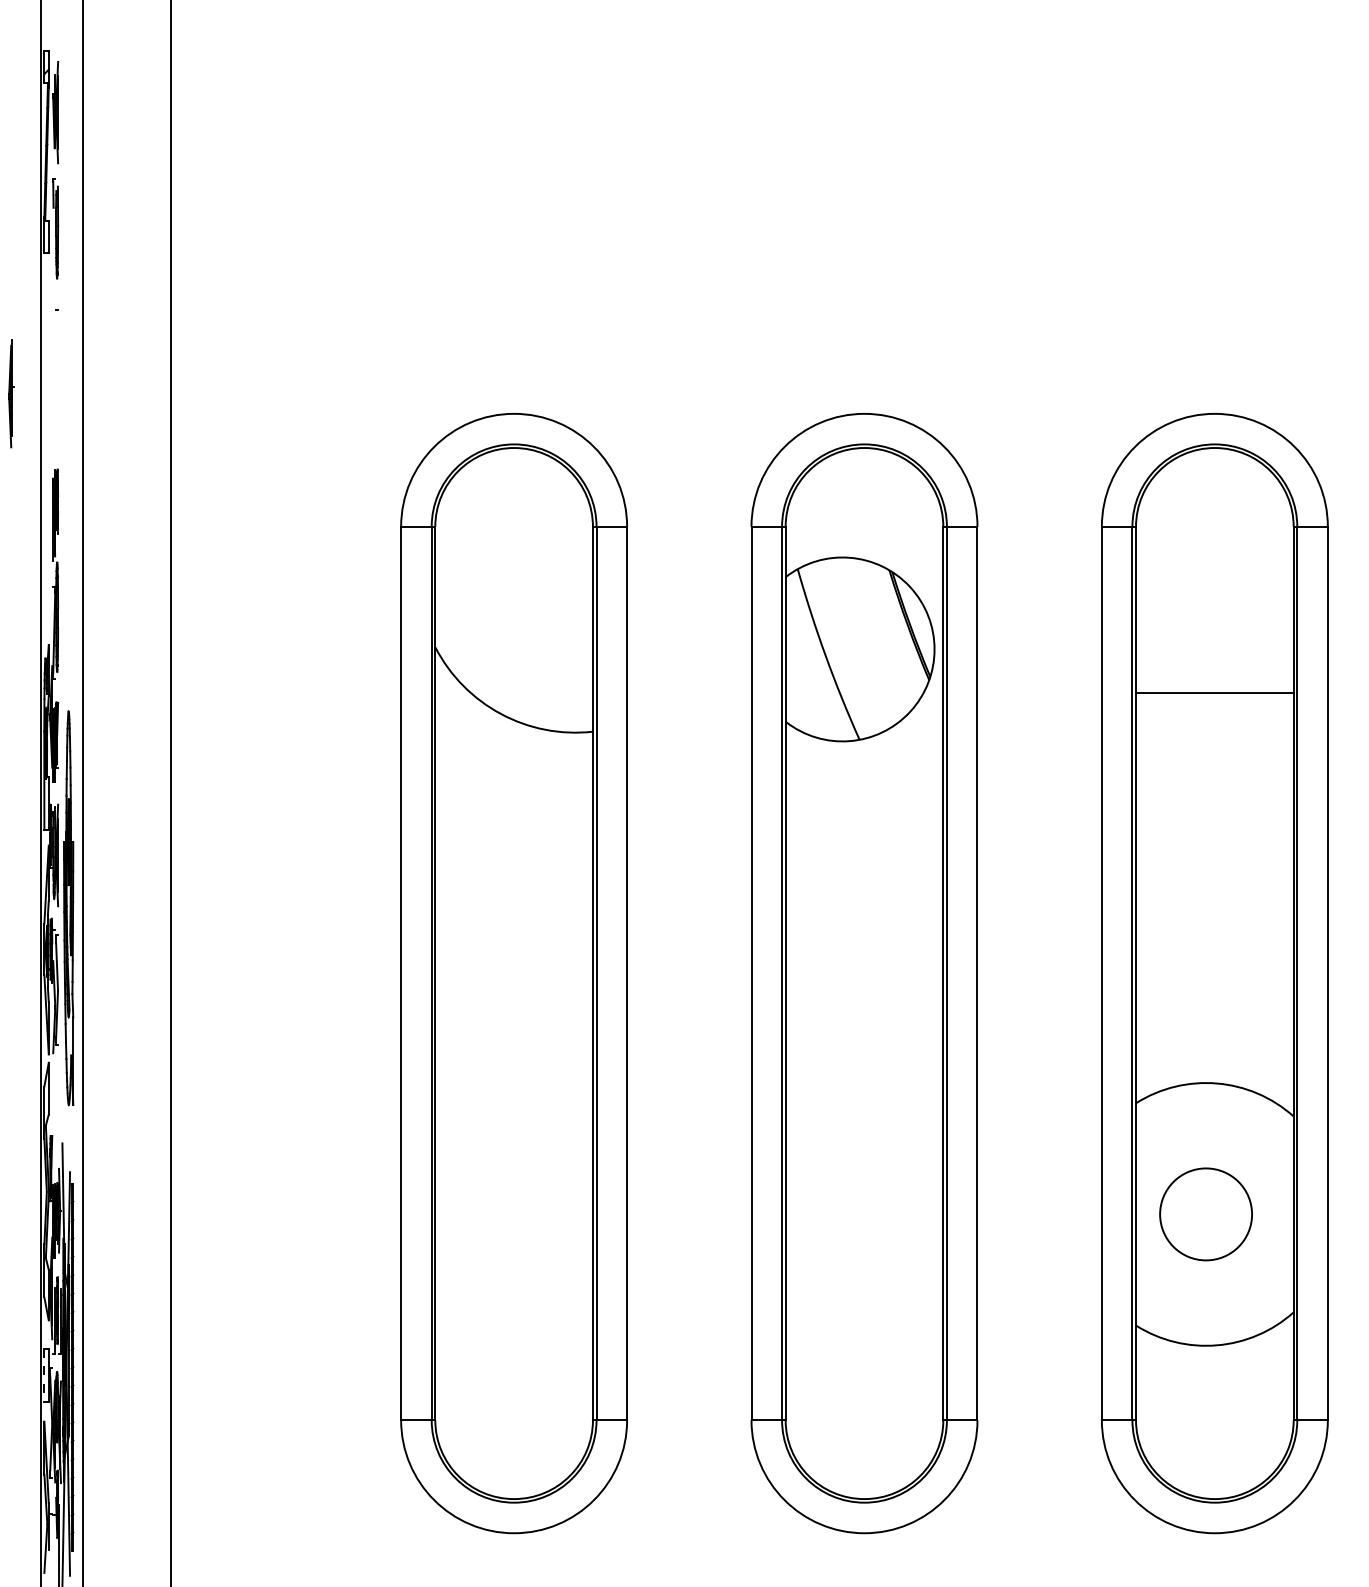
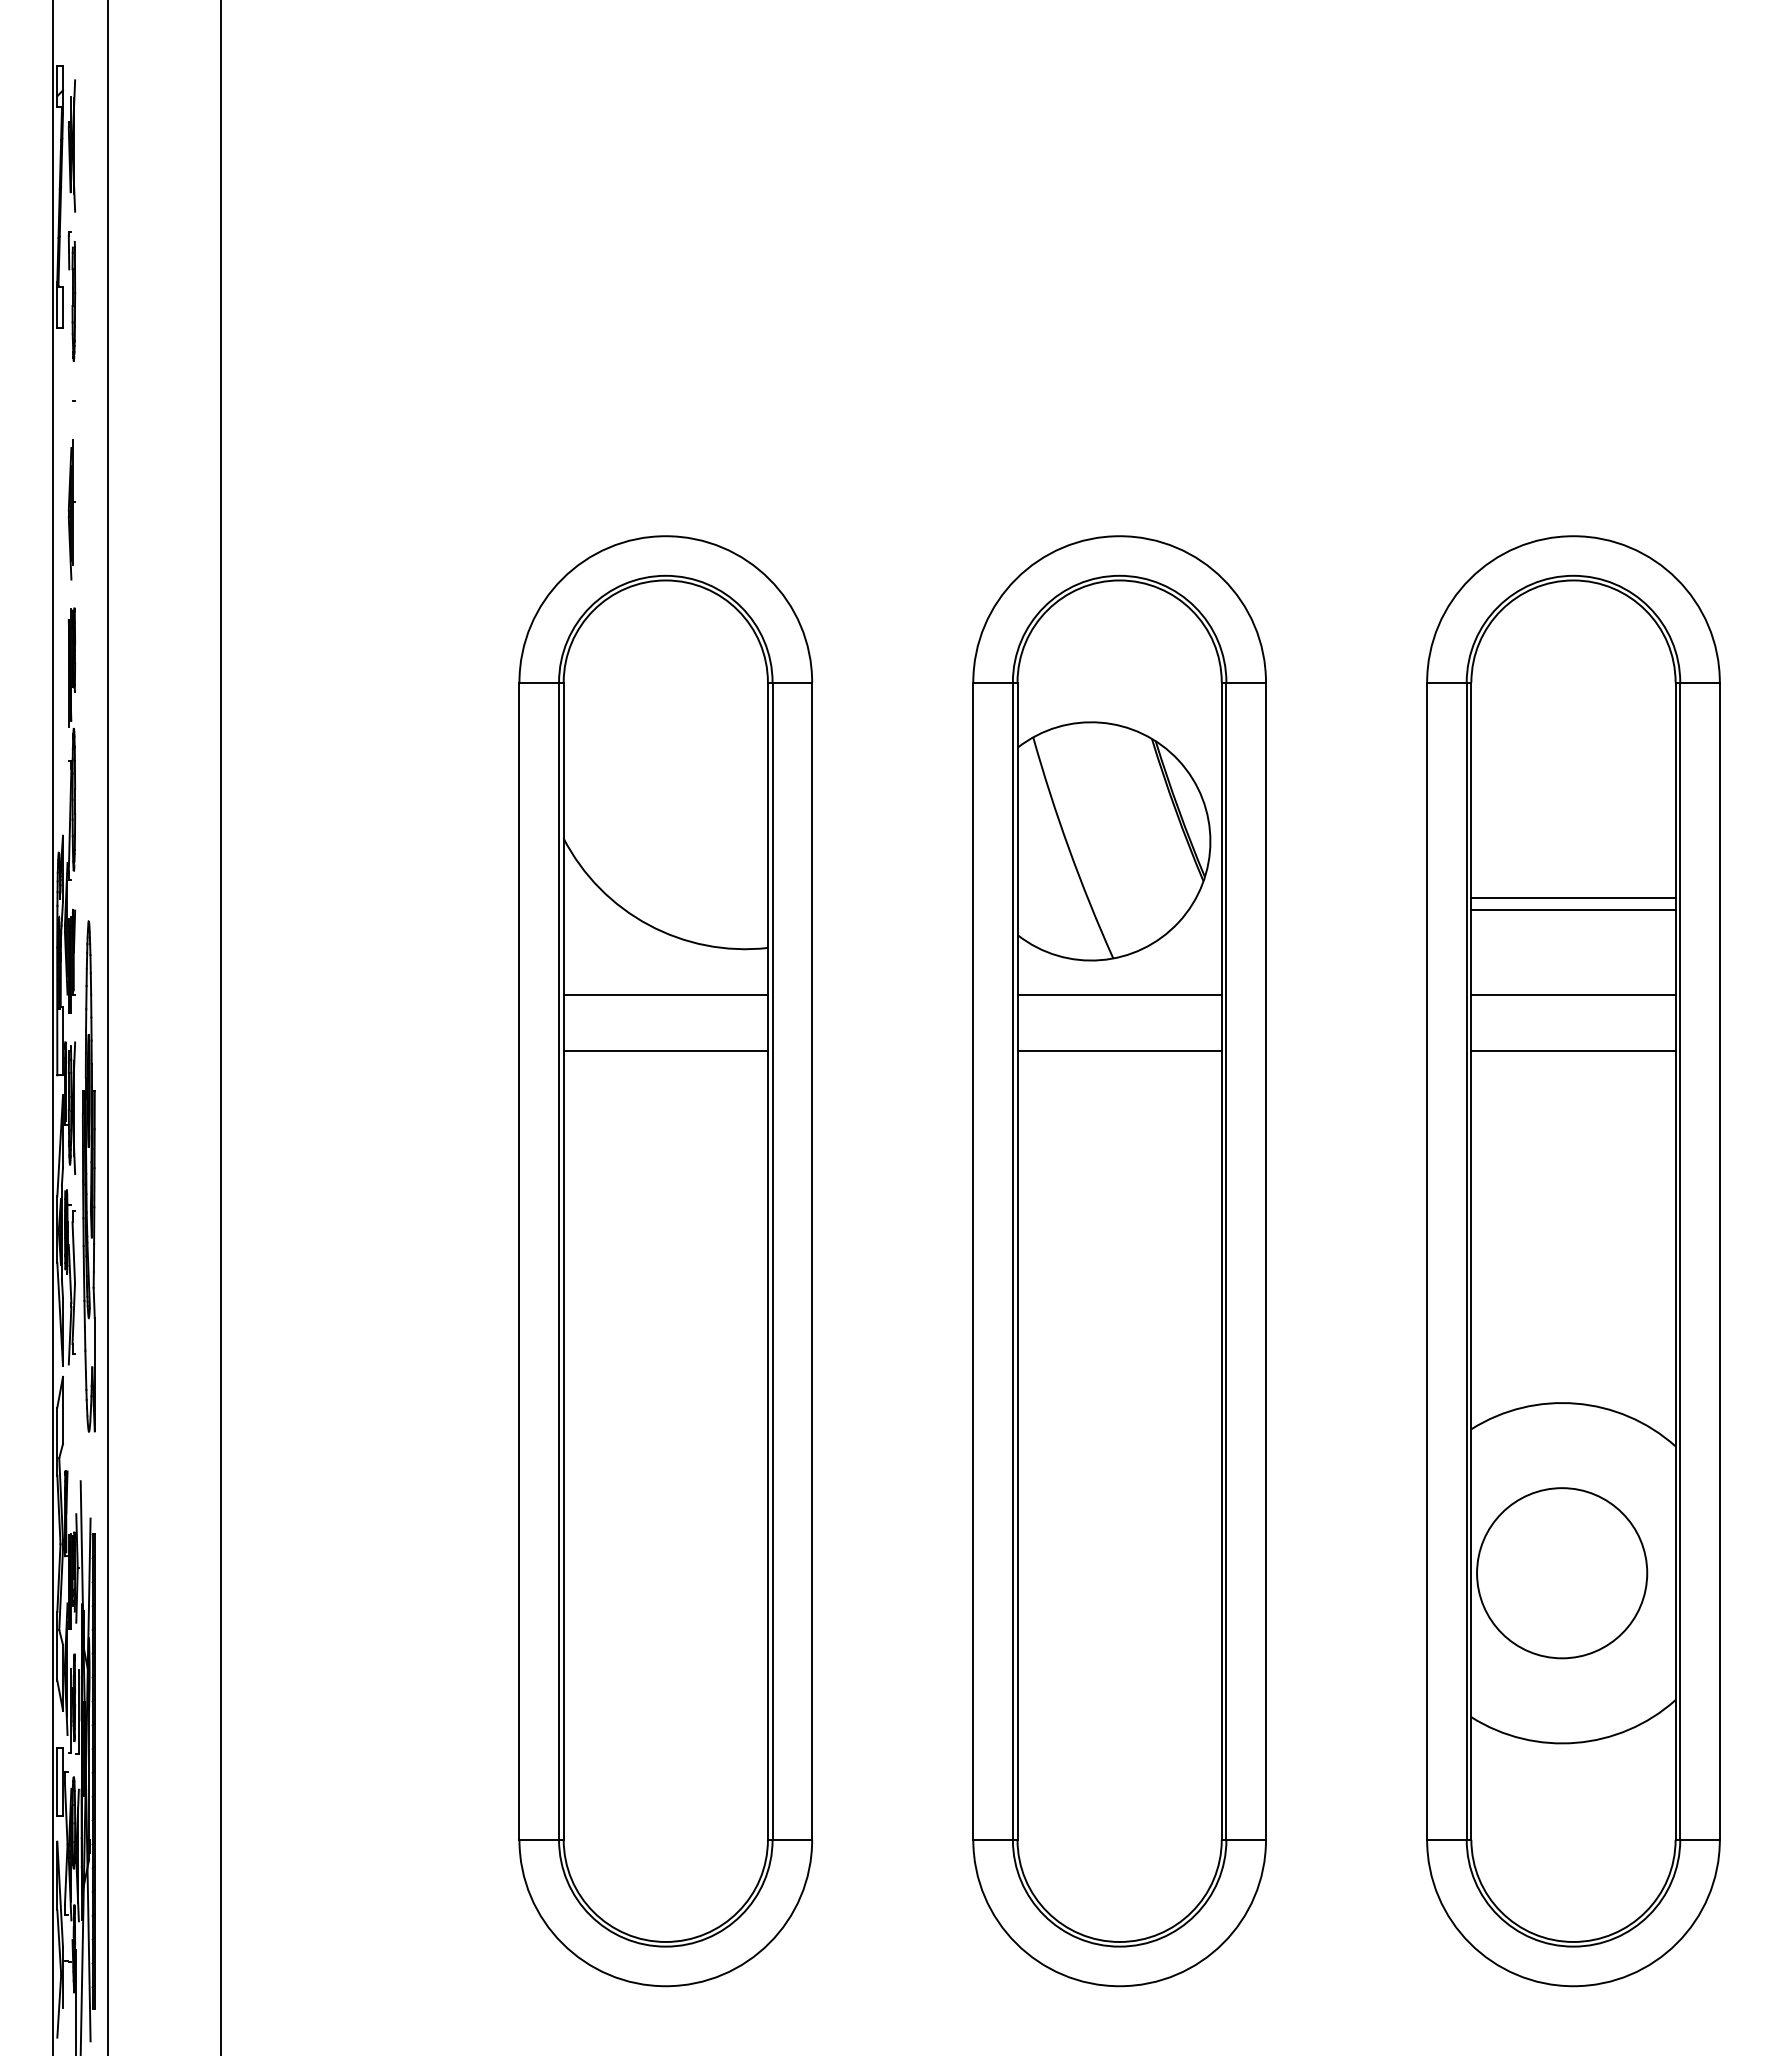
part: (11, 393) -> (71, 509), moved
line: (1214, 702) -> (1573, 909), added
line: (513, 767) -> (665, 994), added
line: (864, 767) -> (1119, 994), added
line: (1214, 767) -> (1573, 994), added
line: (513, 811) -> (665, 1051), added
line: (864, 811) -> (1119, 1051), added
line: (1214, 811) -> (1573, 1051), added
circle: (1206, 1214) -> (1562, 1573), size x1.43
line: (44, 1375) -> (57, 1782), dashed -> solid

